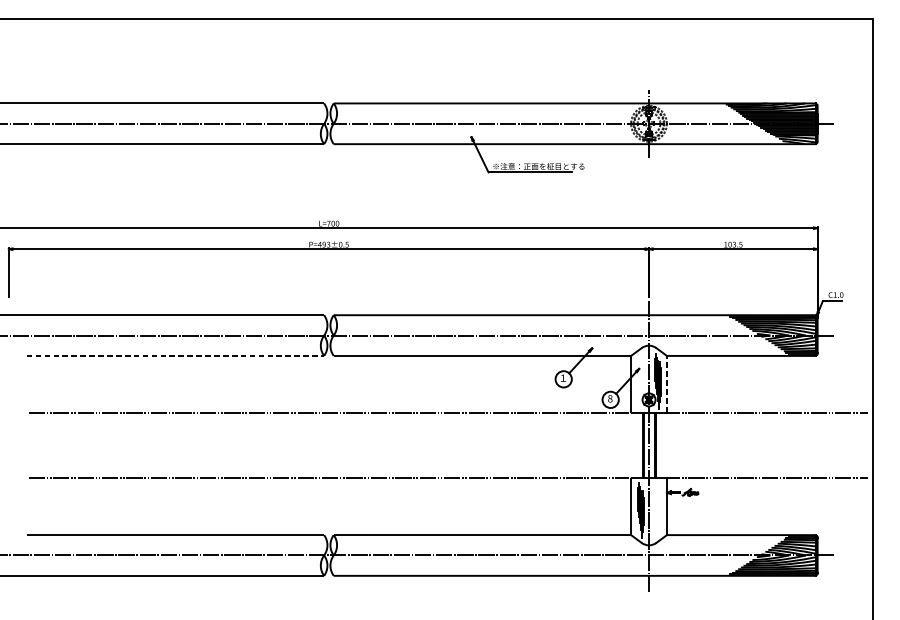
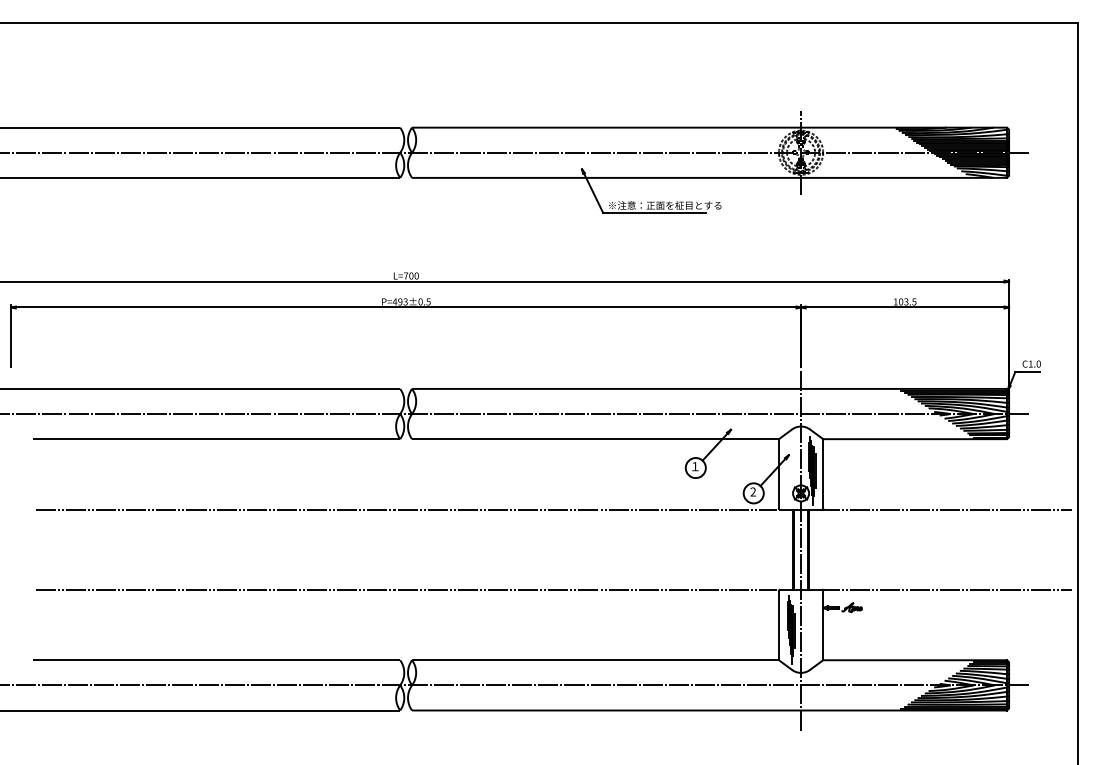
line: (176, 356) -> (217, 439), dashed -> solid
line: (667, 384) -> (823, 474), dashed -> solid
text: (610, 398) -> (753, 491), 8 -> 2

